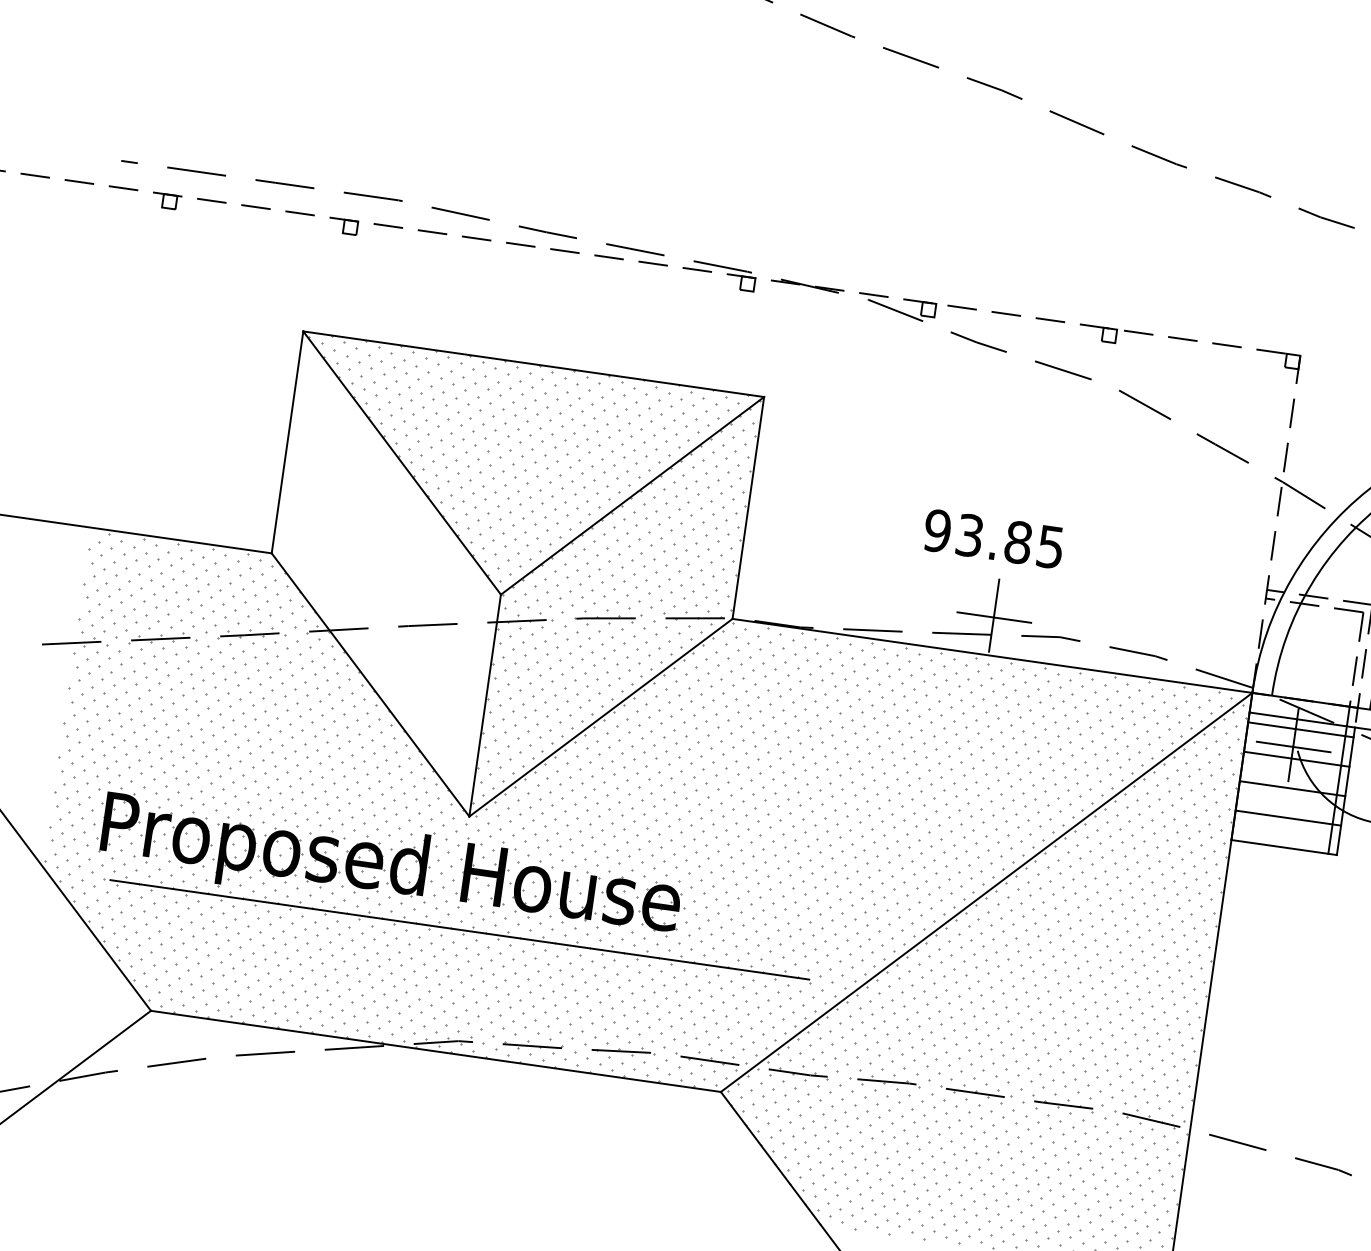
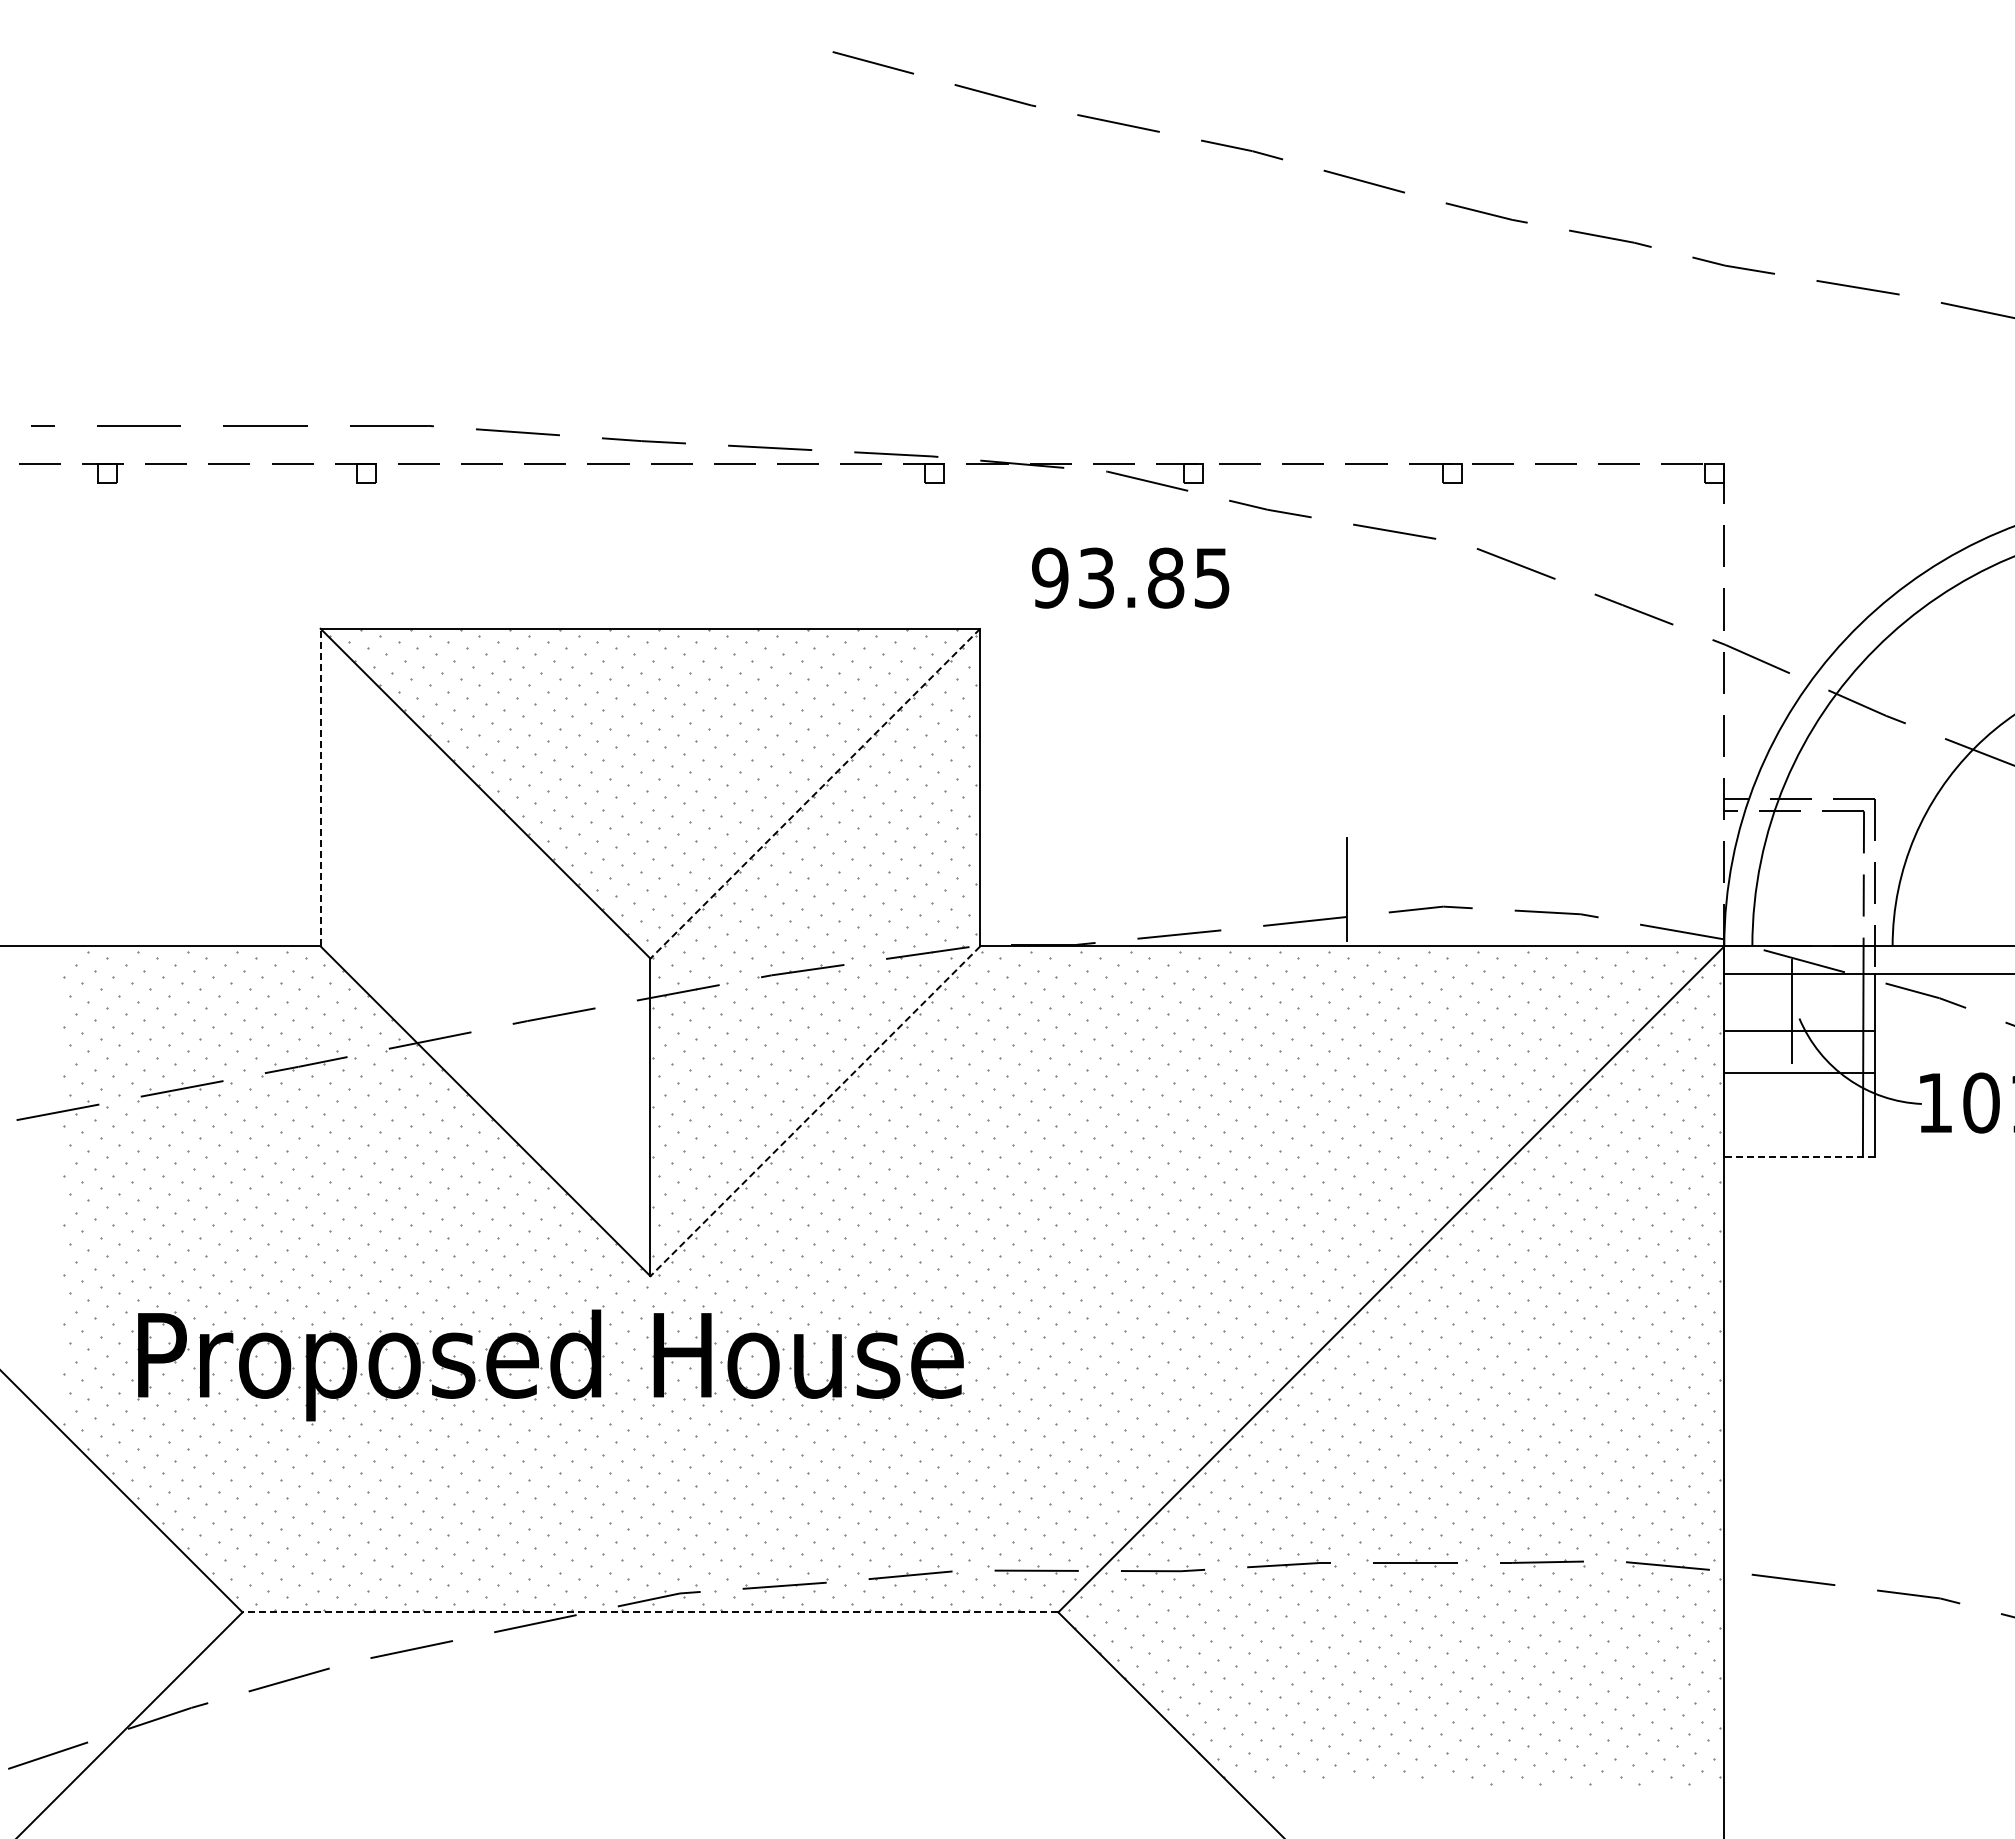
line: (287, 442) -> (320, 787), solid -> dashed
line: (632, 496) -> (815, 794), solid -> dashed
text: (993, 538) -> (1130, 577), moved
line: (993, 617) -> (1346, 892), removed
line: (601, 717) -> (815, 1111), solid -> dashed
line: (1300, 729) -> (1799, 988), removed
line: (1293, 747) -> (1792, 1014), removed
line: (1288, 817) -> (1799, 1114), removed
line: (1284, 847) -> (1799, 1156), solid -> dashed
line: (459, 930) -> (659, 1437), removed
line: (435, 1051) -> (650, 1612), solid -> dashed

